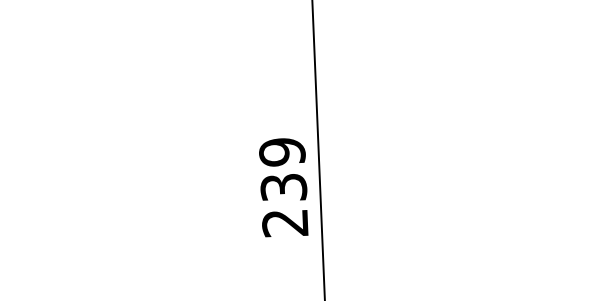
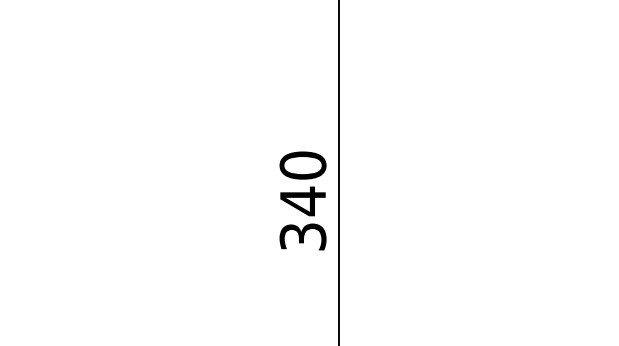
text: (283, 186) -> (302, 200), 239 -> 340

